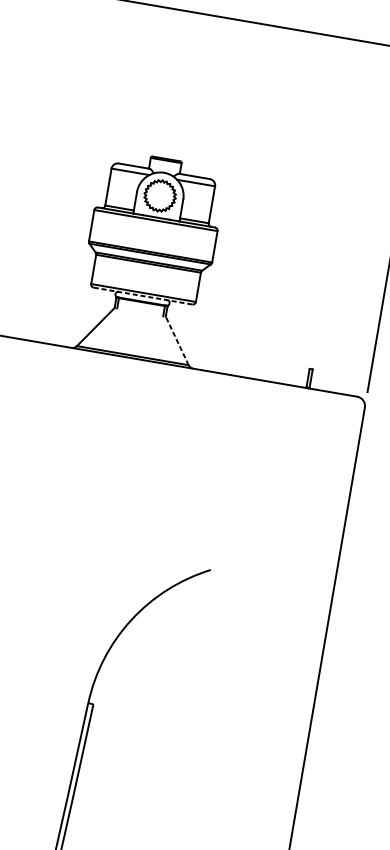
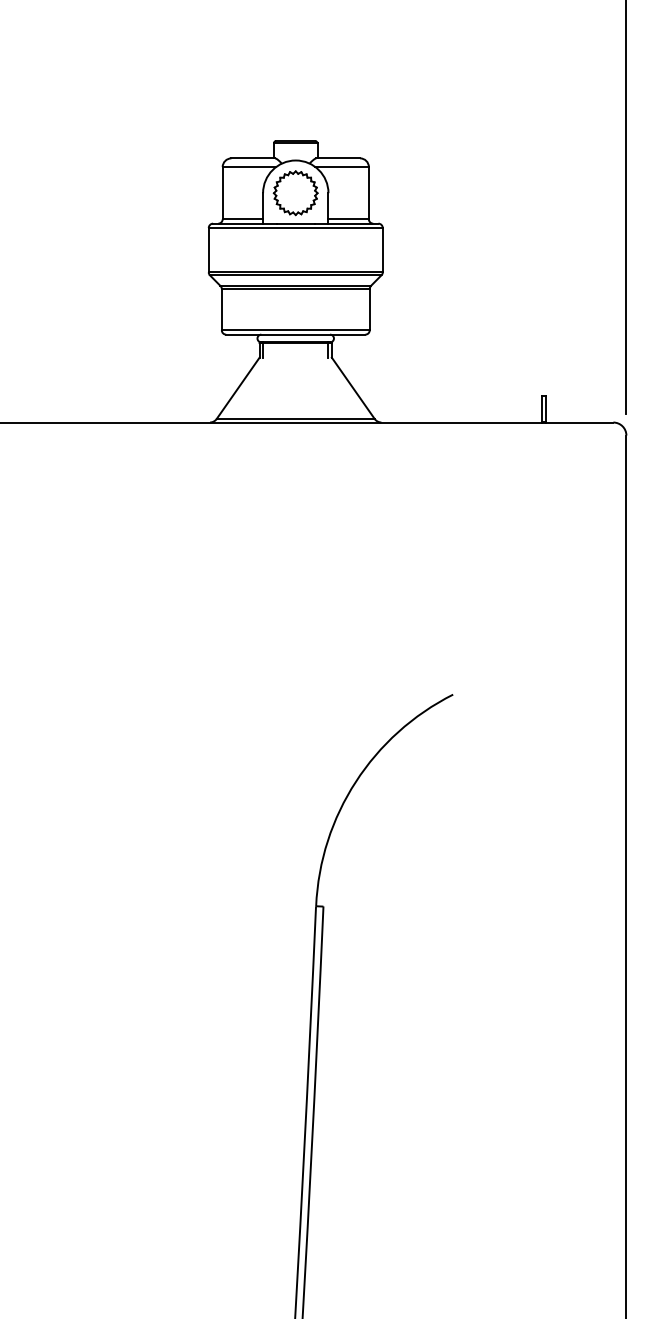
line: (142, 295) -> (295, 334), dashed -> solid
line: (176, 340) -> (352, 387), dashed -> solid

